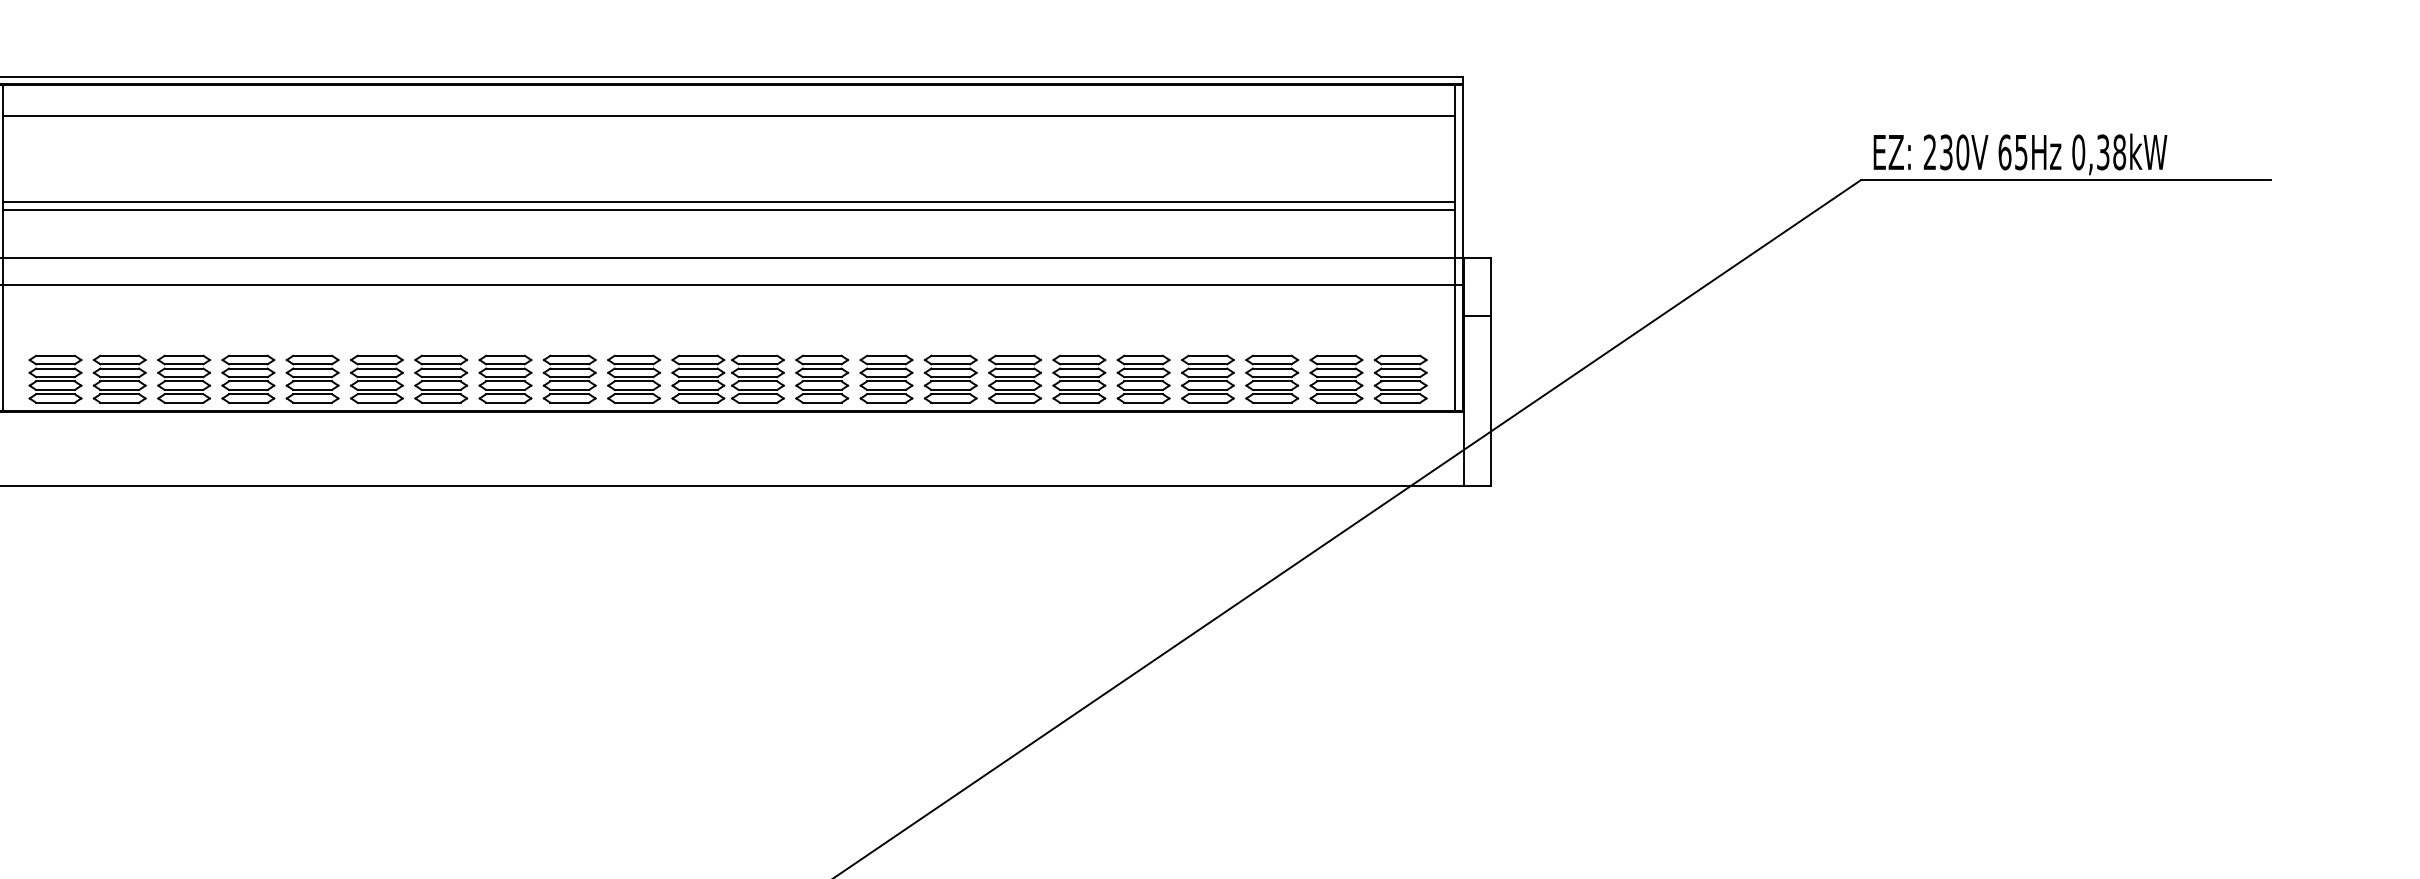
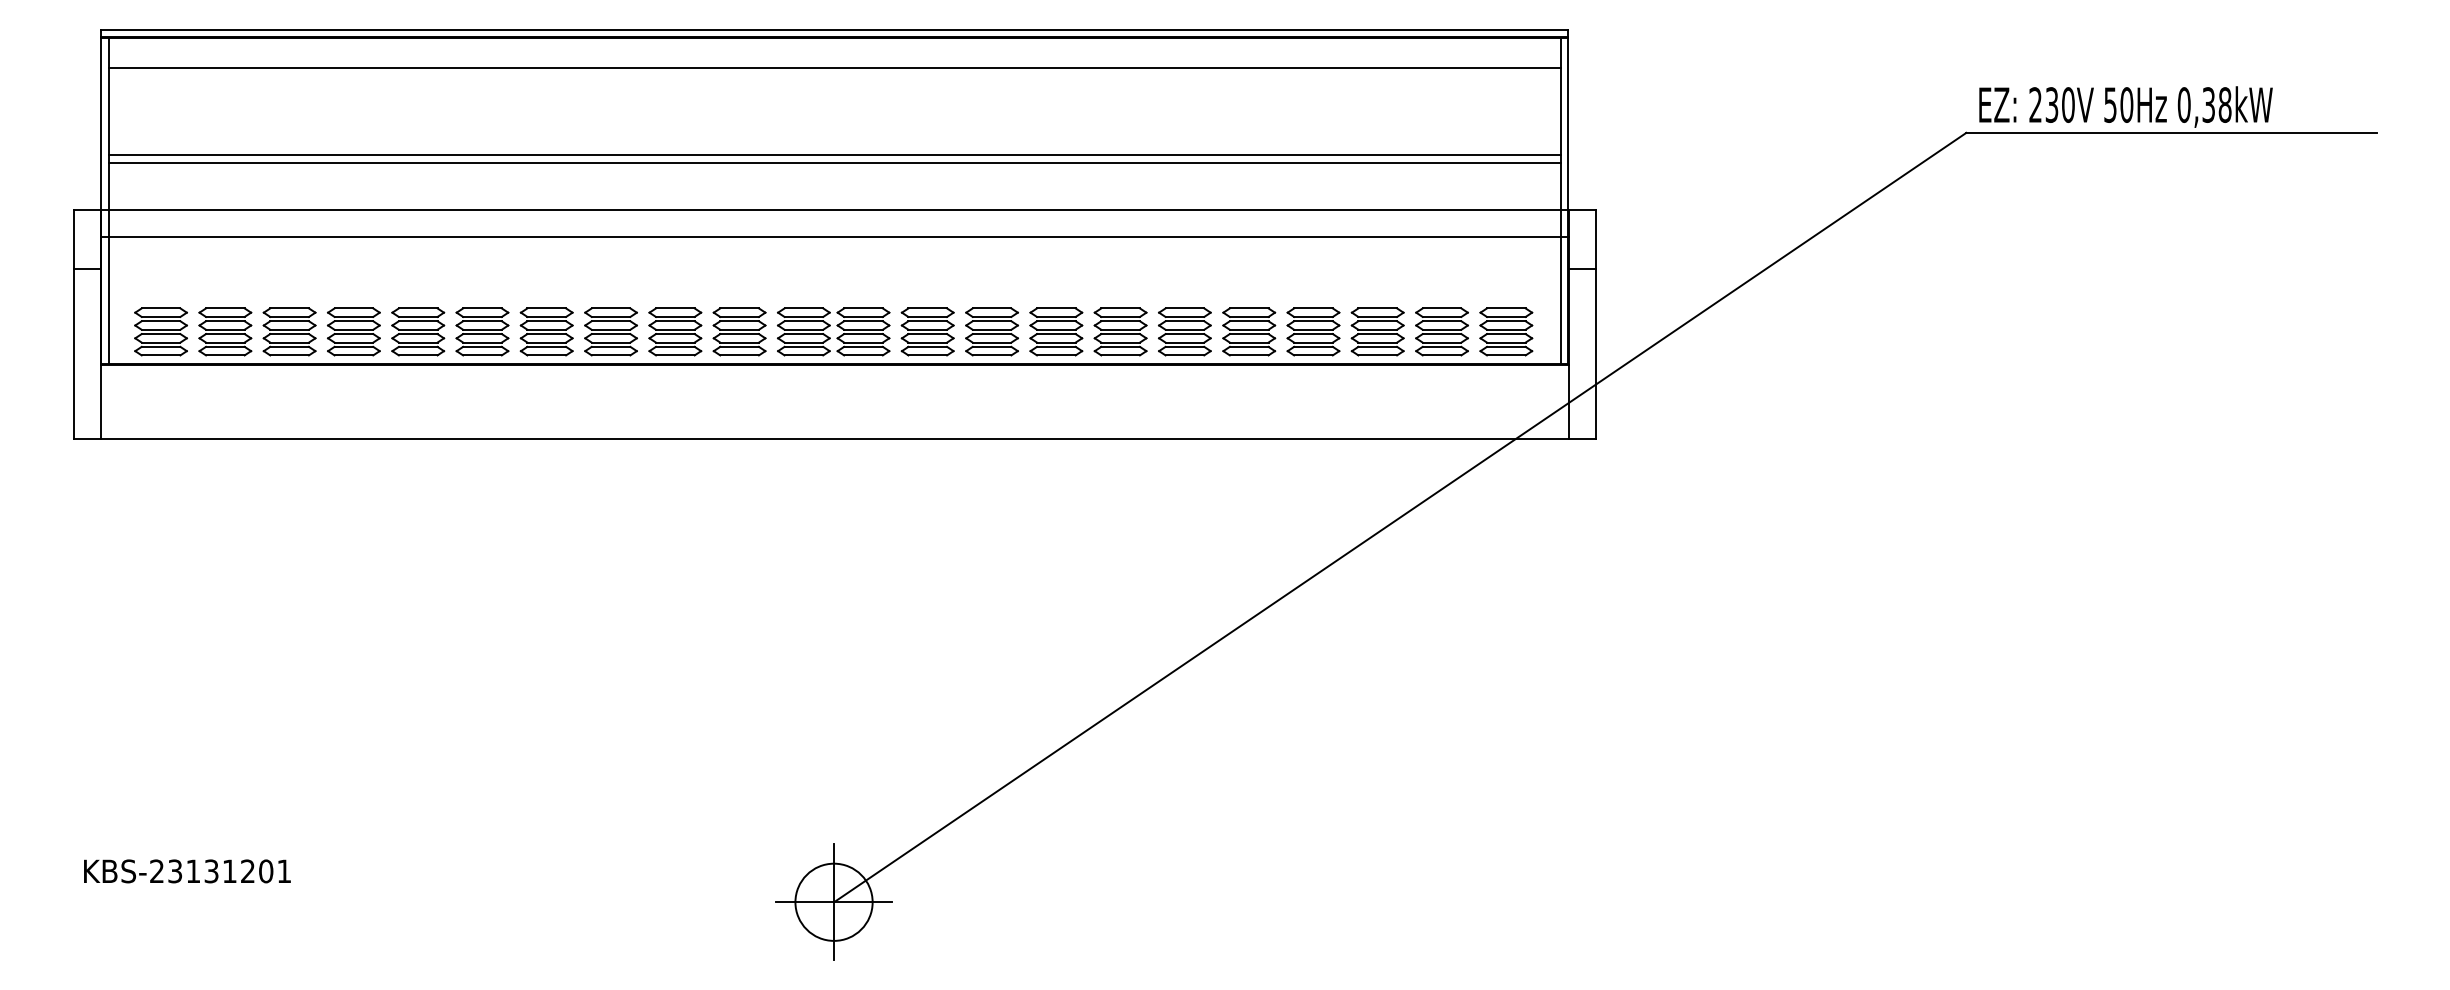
text: (2012, 151) -> (2118, 104), 65Hz -> 50Hz

